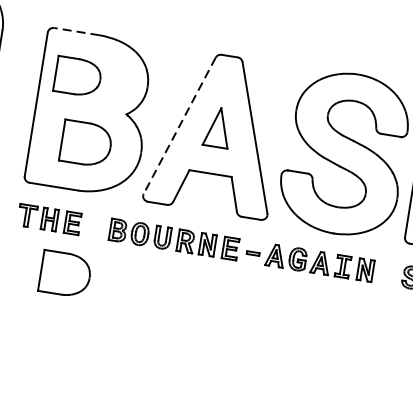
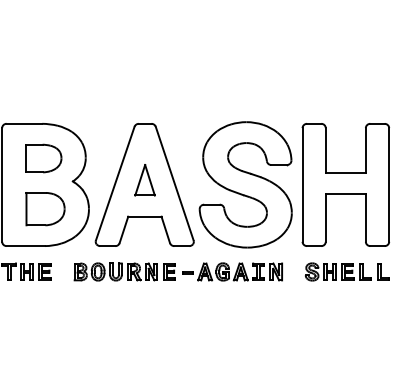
line: (77, 31) -> (24, 123), dashed -> solid
part: (77, 76) -> (43, 158), moved
line: (179, 126) -> (115, 184), dashed -> solid
part: (65, 274) -> (45, 312), removed

